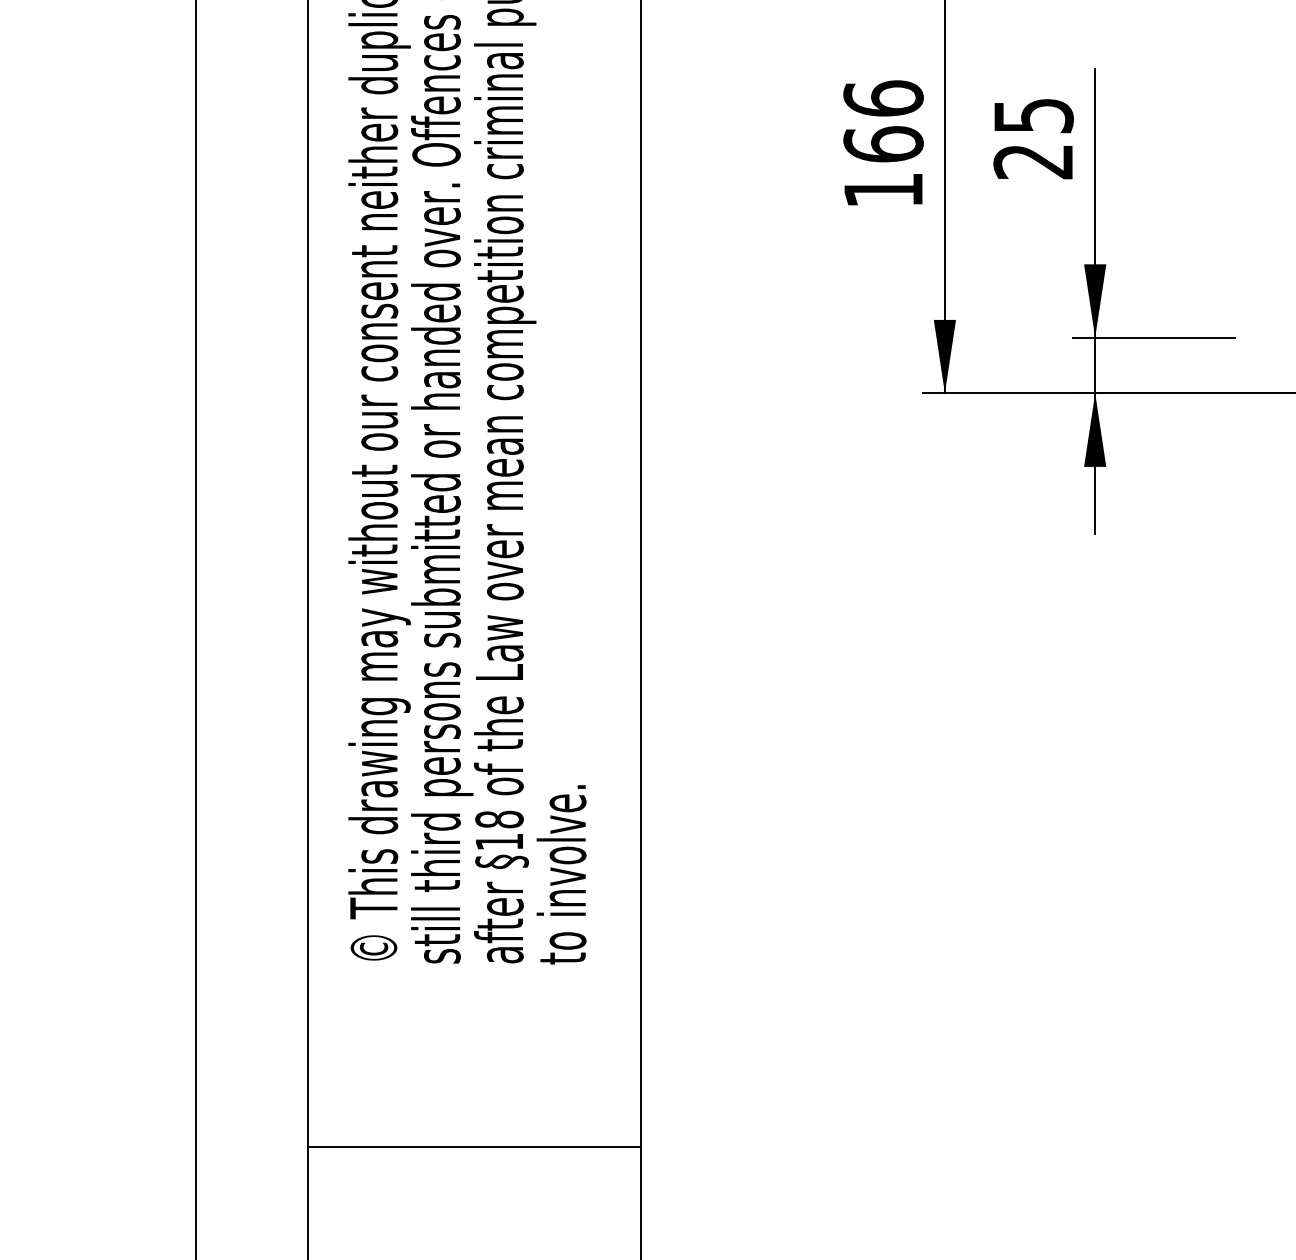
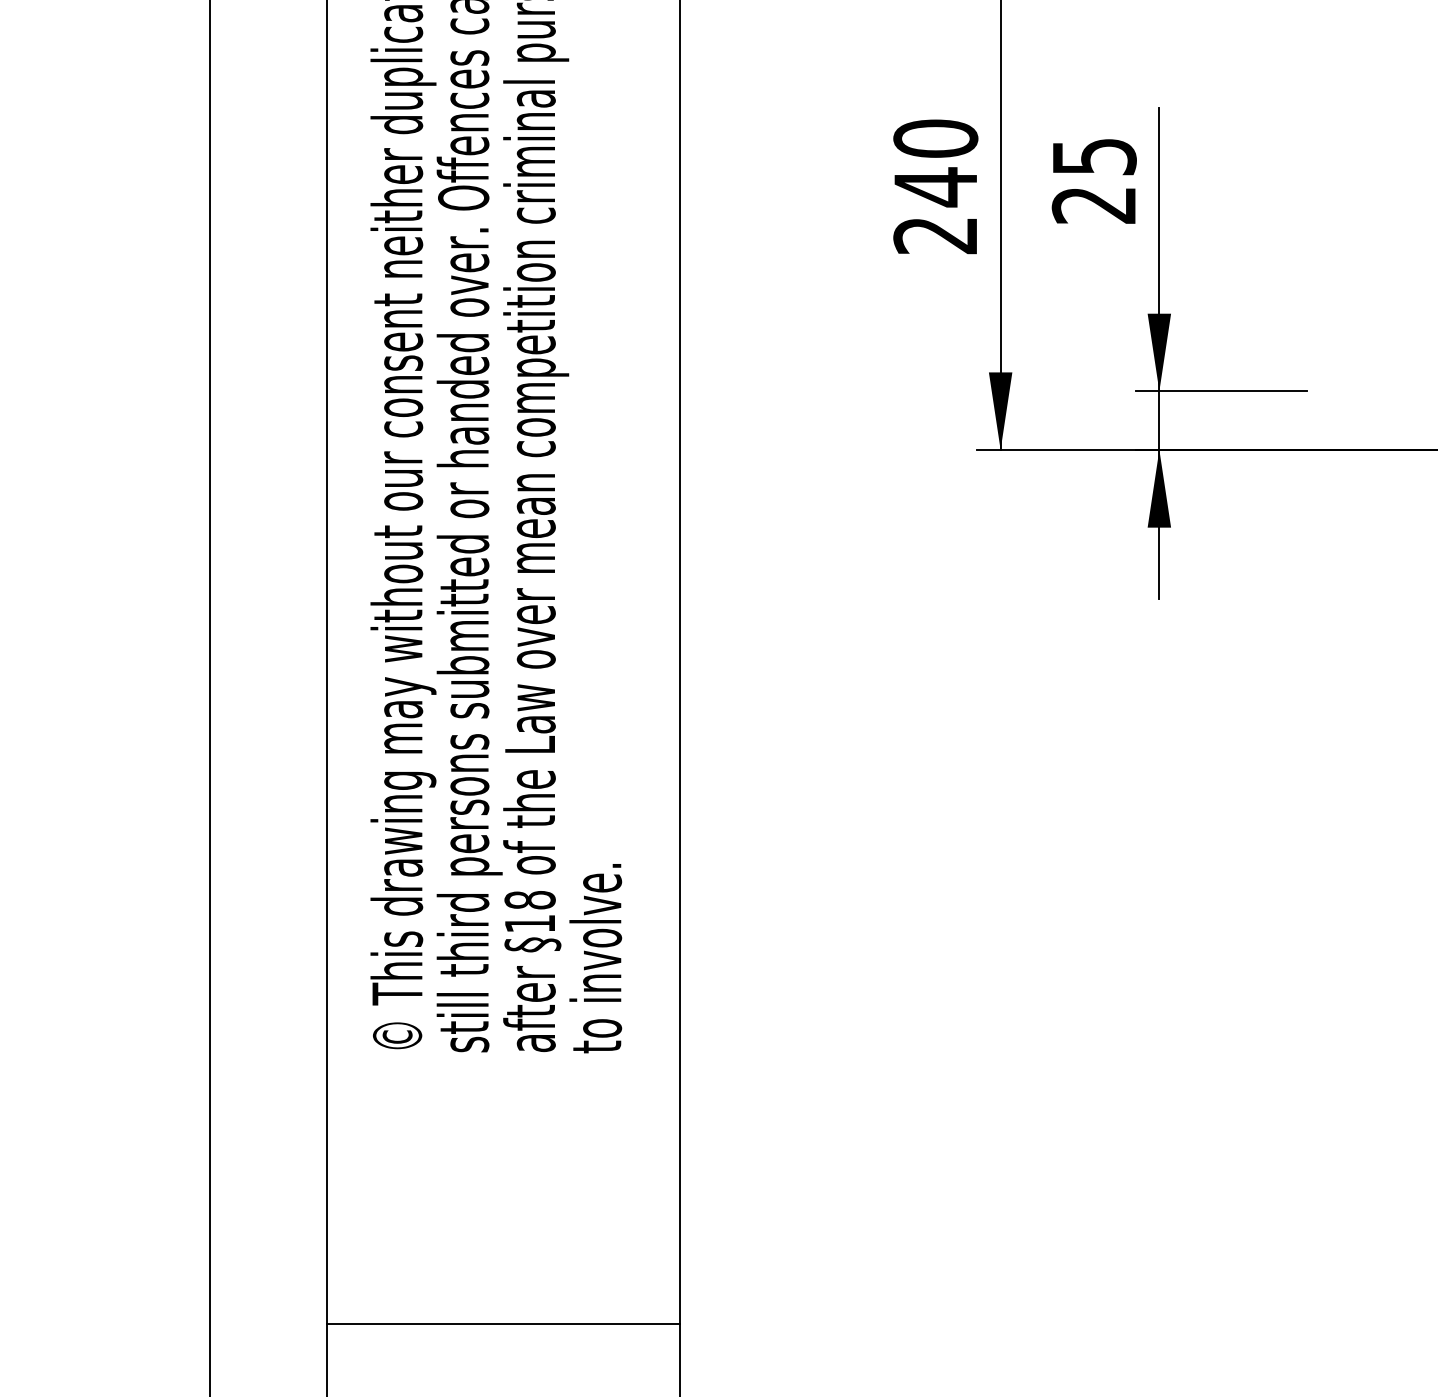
text: (883, 143) -> (935, 186), 166 -> 240
line: (474, 1147) -> (503, 1324), moved

